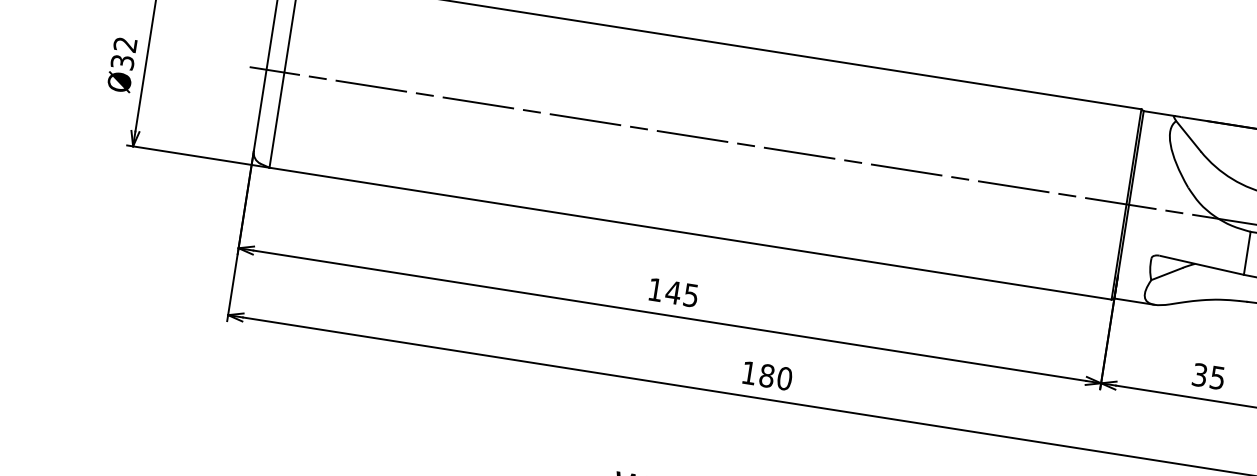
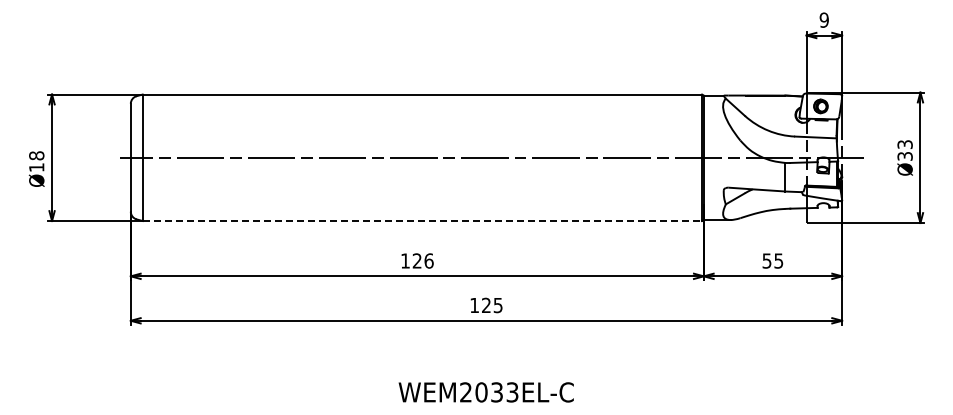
text: (123, 53) -> (36, 161), Ø32 -> Ø18
line: (690, 234) -> (422, 221), solid -> dashed
text: (681, 293) -> (422, 260), 145 -> 126
text: (1200, 374) -> (767, 260), 35 -> 55
text: (774, 377) -> (491, 305), 180 -> 125

